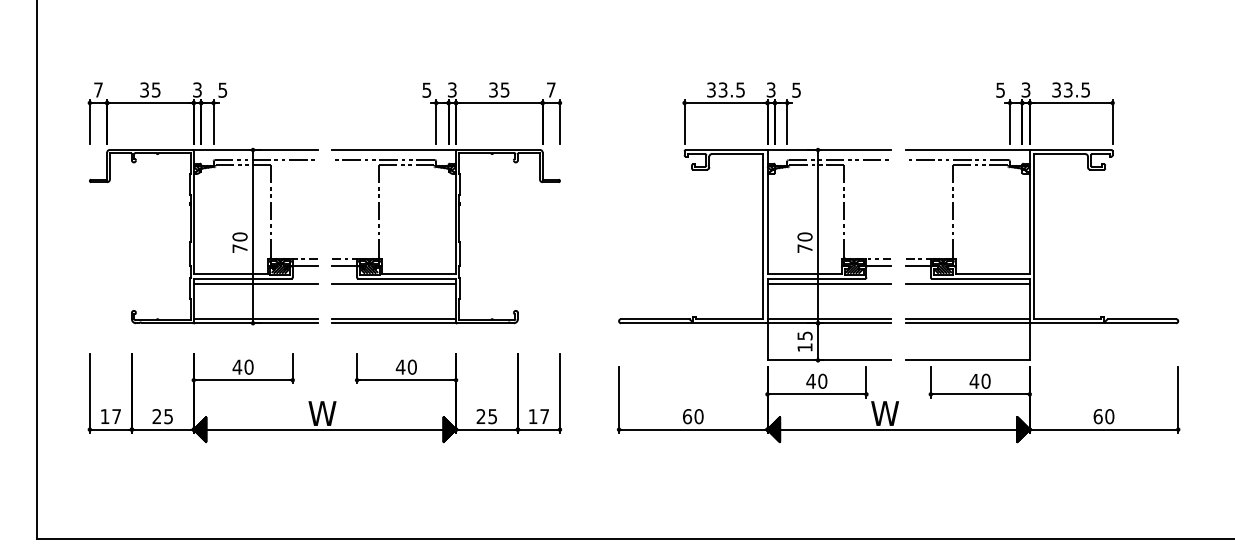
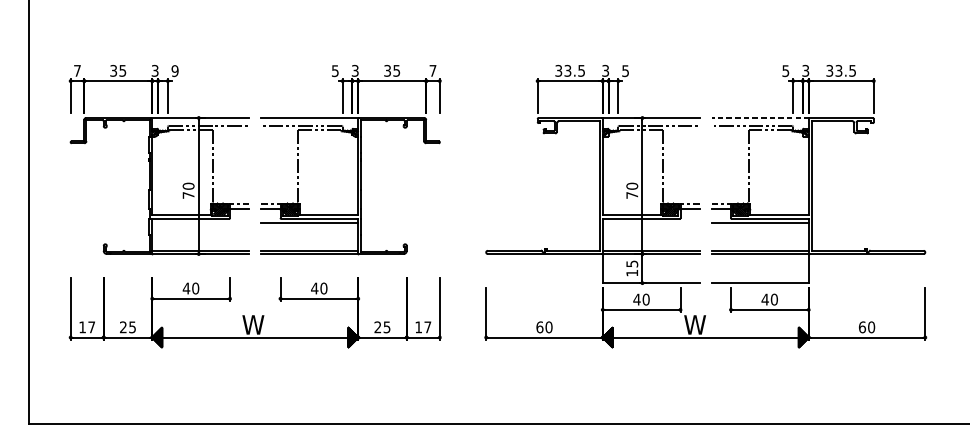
text: (222, 89) -> (174, 70), 5 -> 9
line: (968, 150) -> (760, 118), solid -> dashed
line: (255, 284) -> (200, 223), removed
line: (829, 284) -> (651, 223), removed

